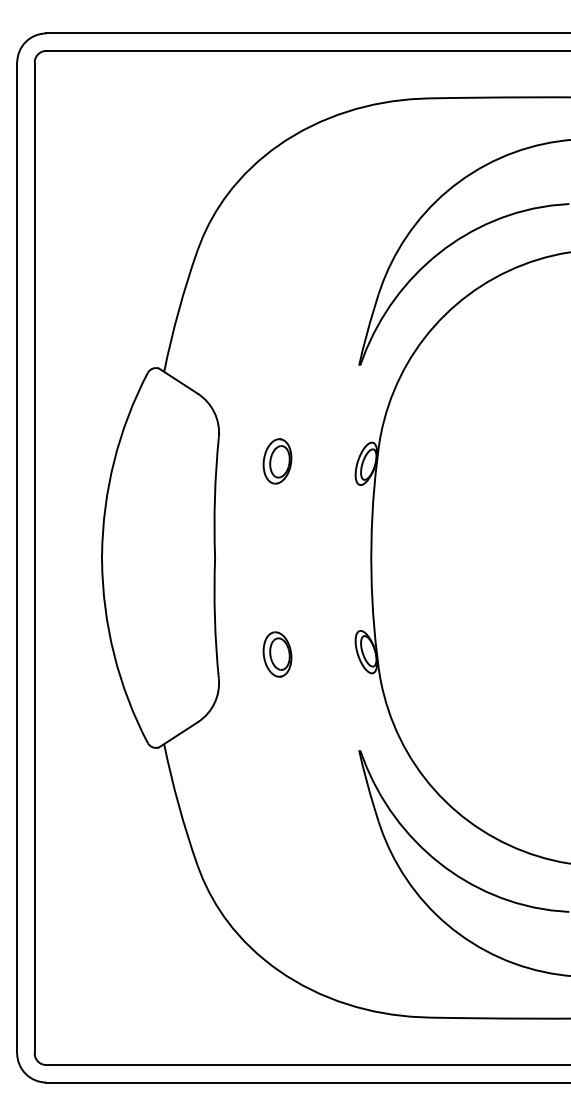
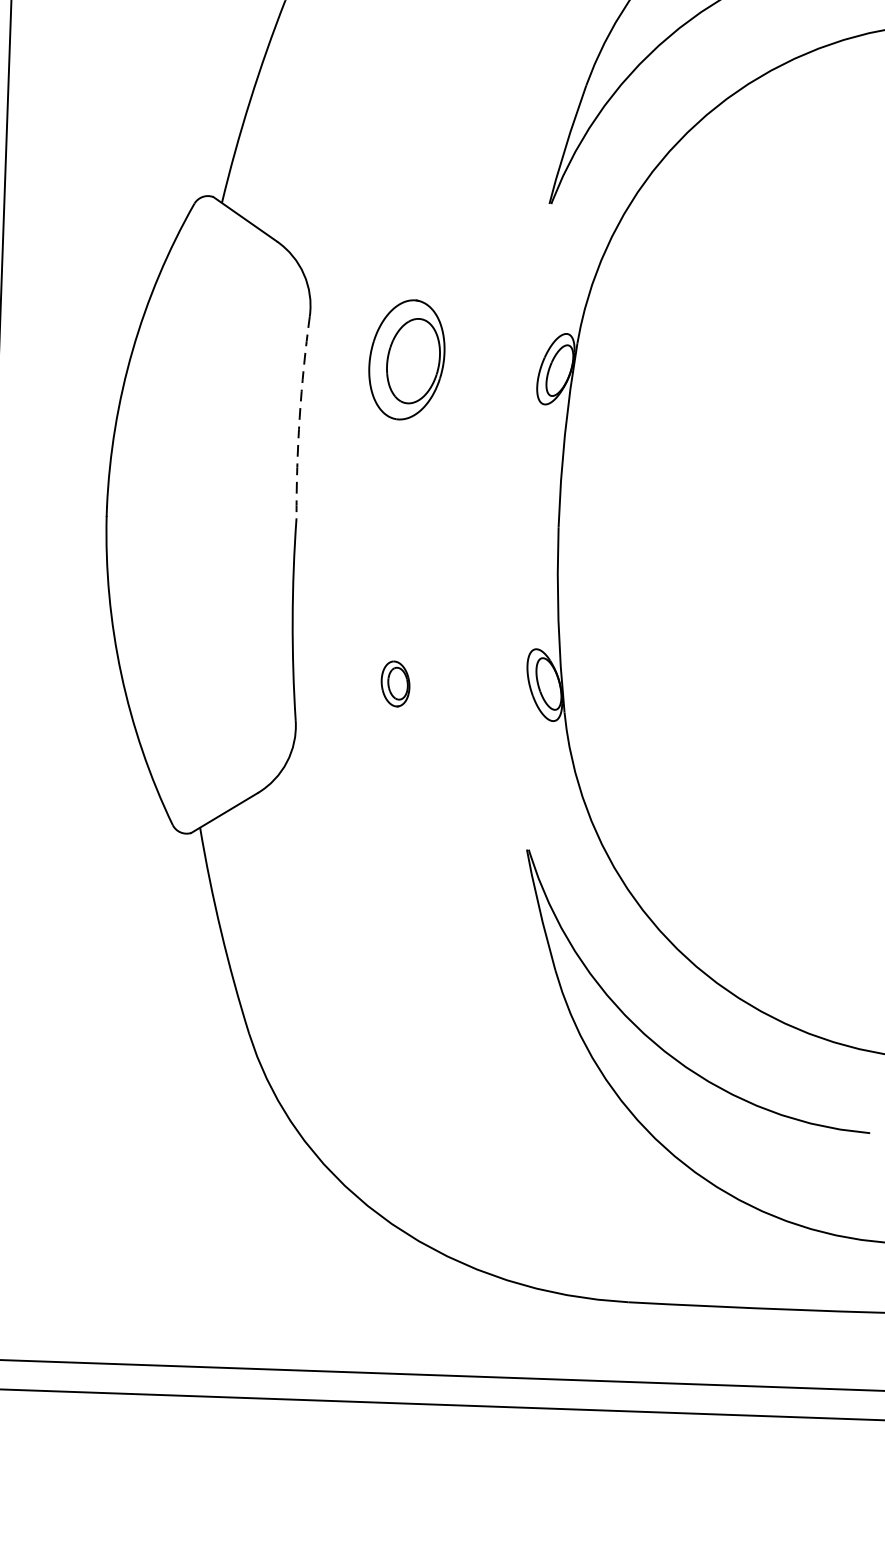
part: (277, 461) -> (406, 360), size x1.6
arc: (214, 497) -> (299, 416), solid -> dashed
part: (277, 654) -> (395, 683), size x0.6

